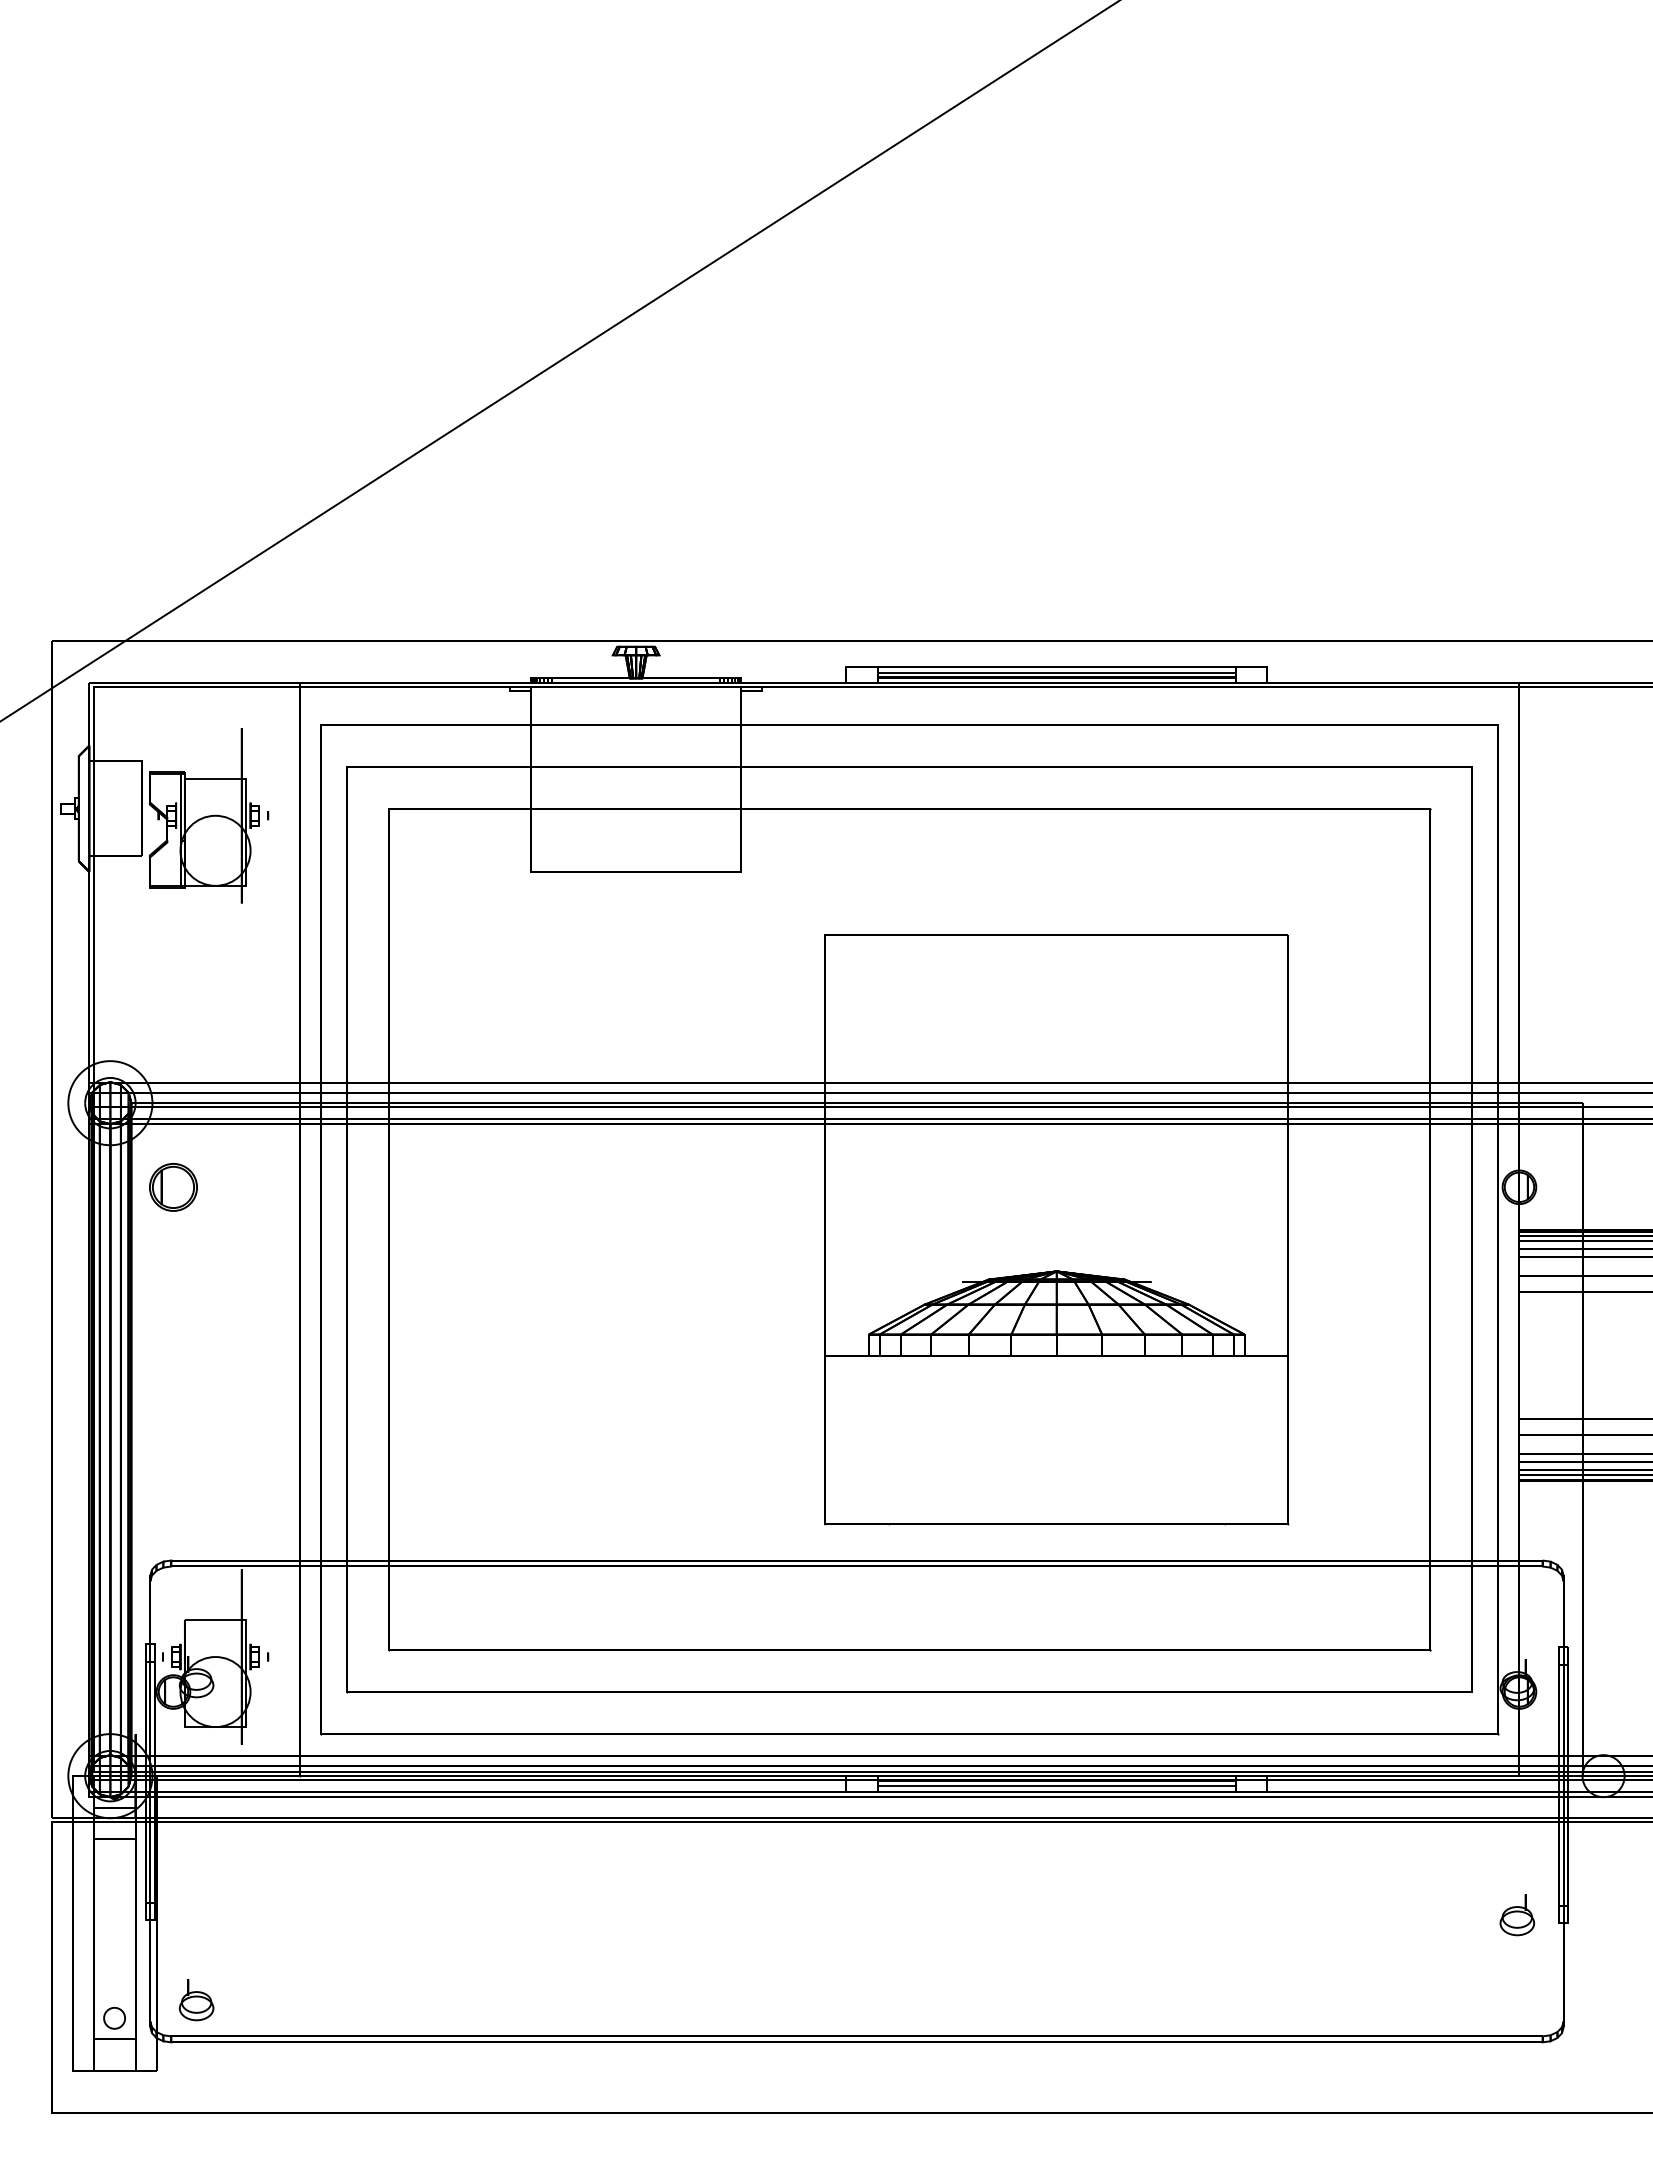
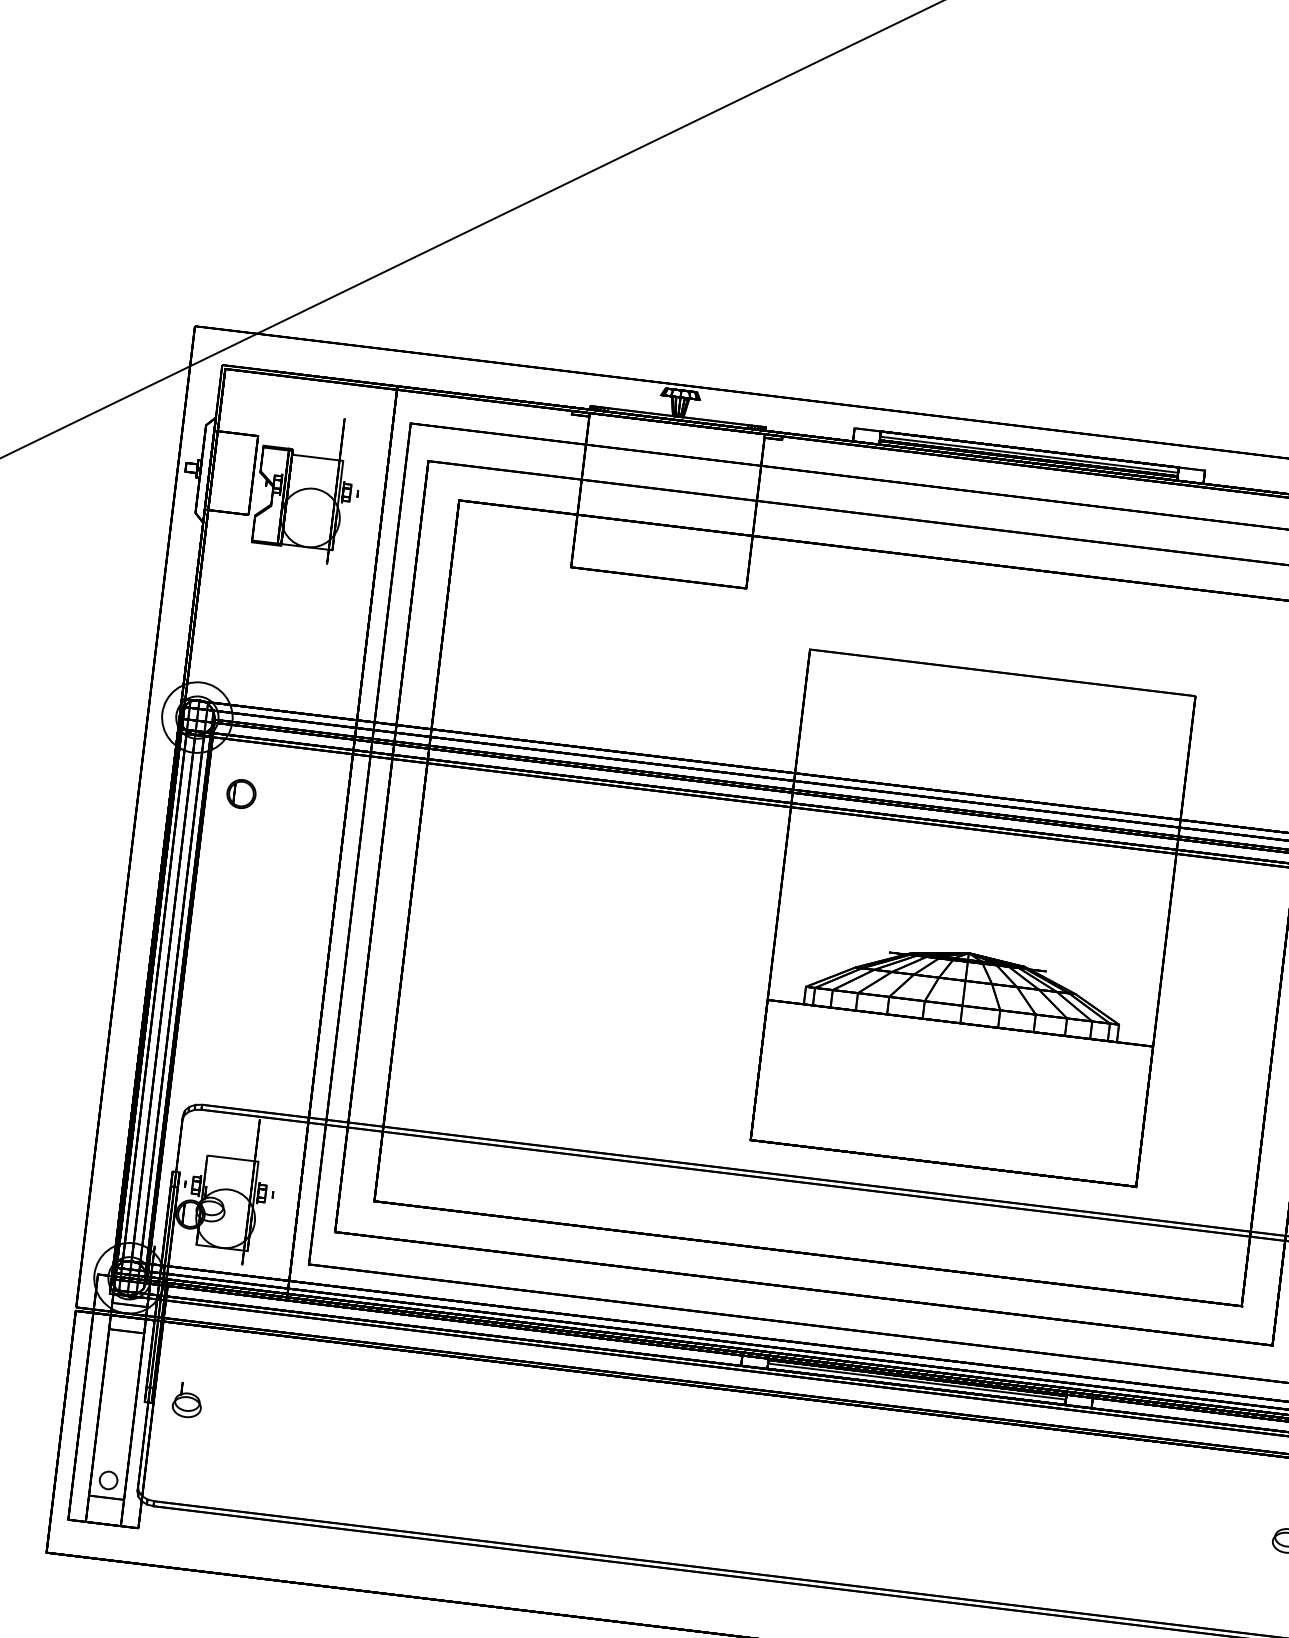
part: (173, 1186) -> (241, 793), size x0.71
part: (196, 2000) -> (187, 1400), moved

